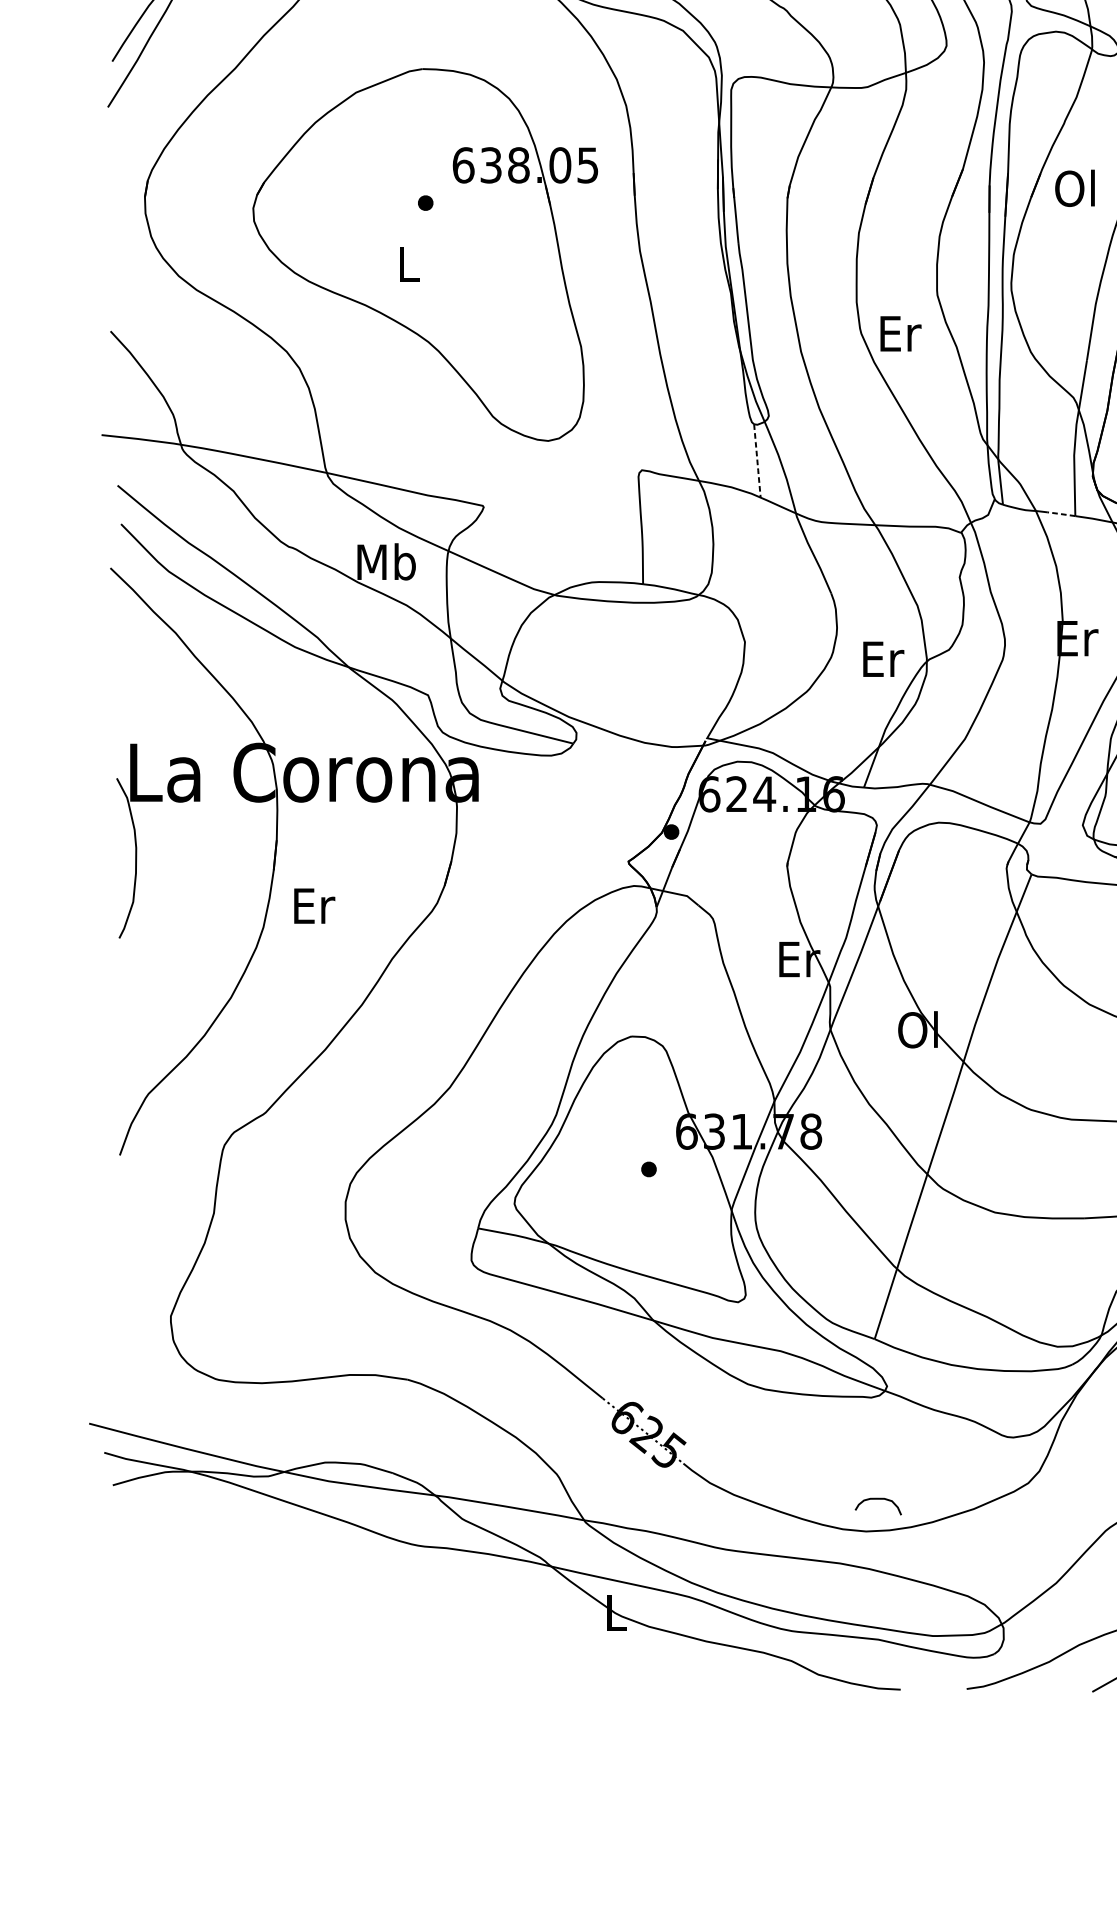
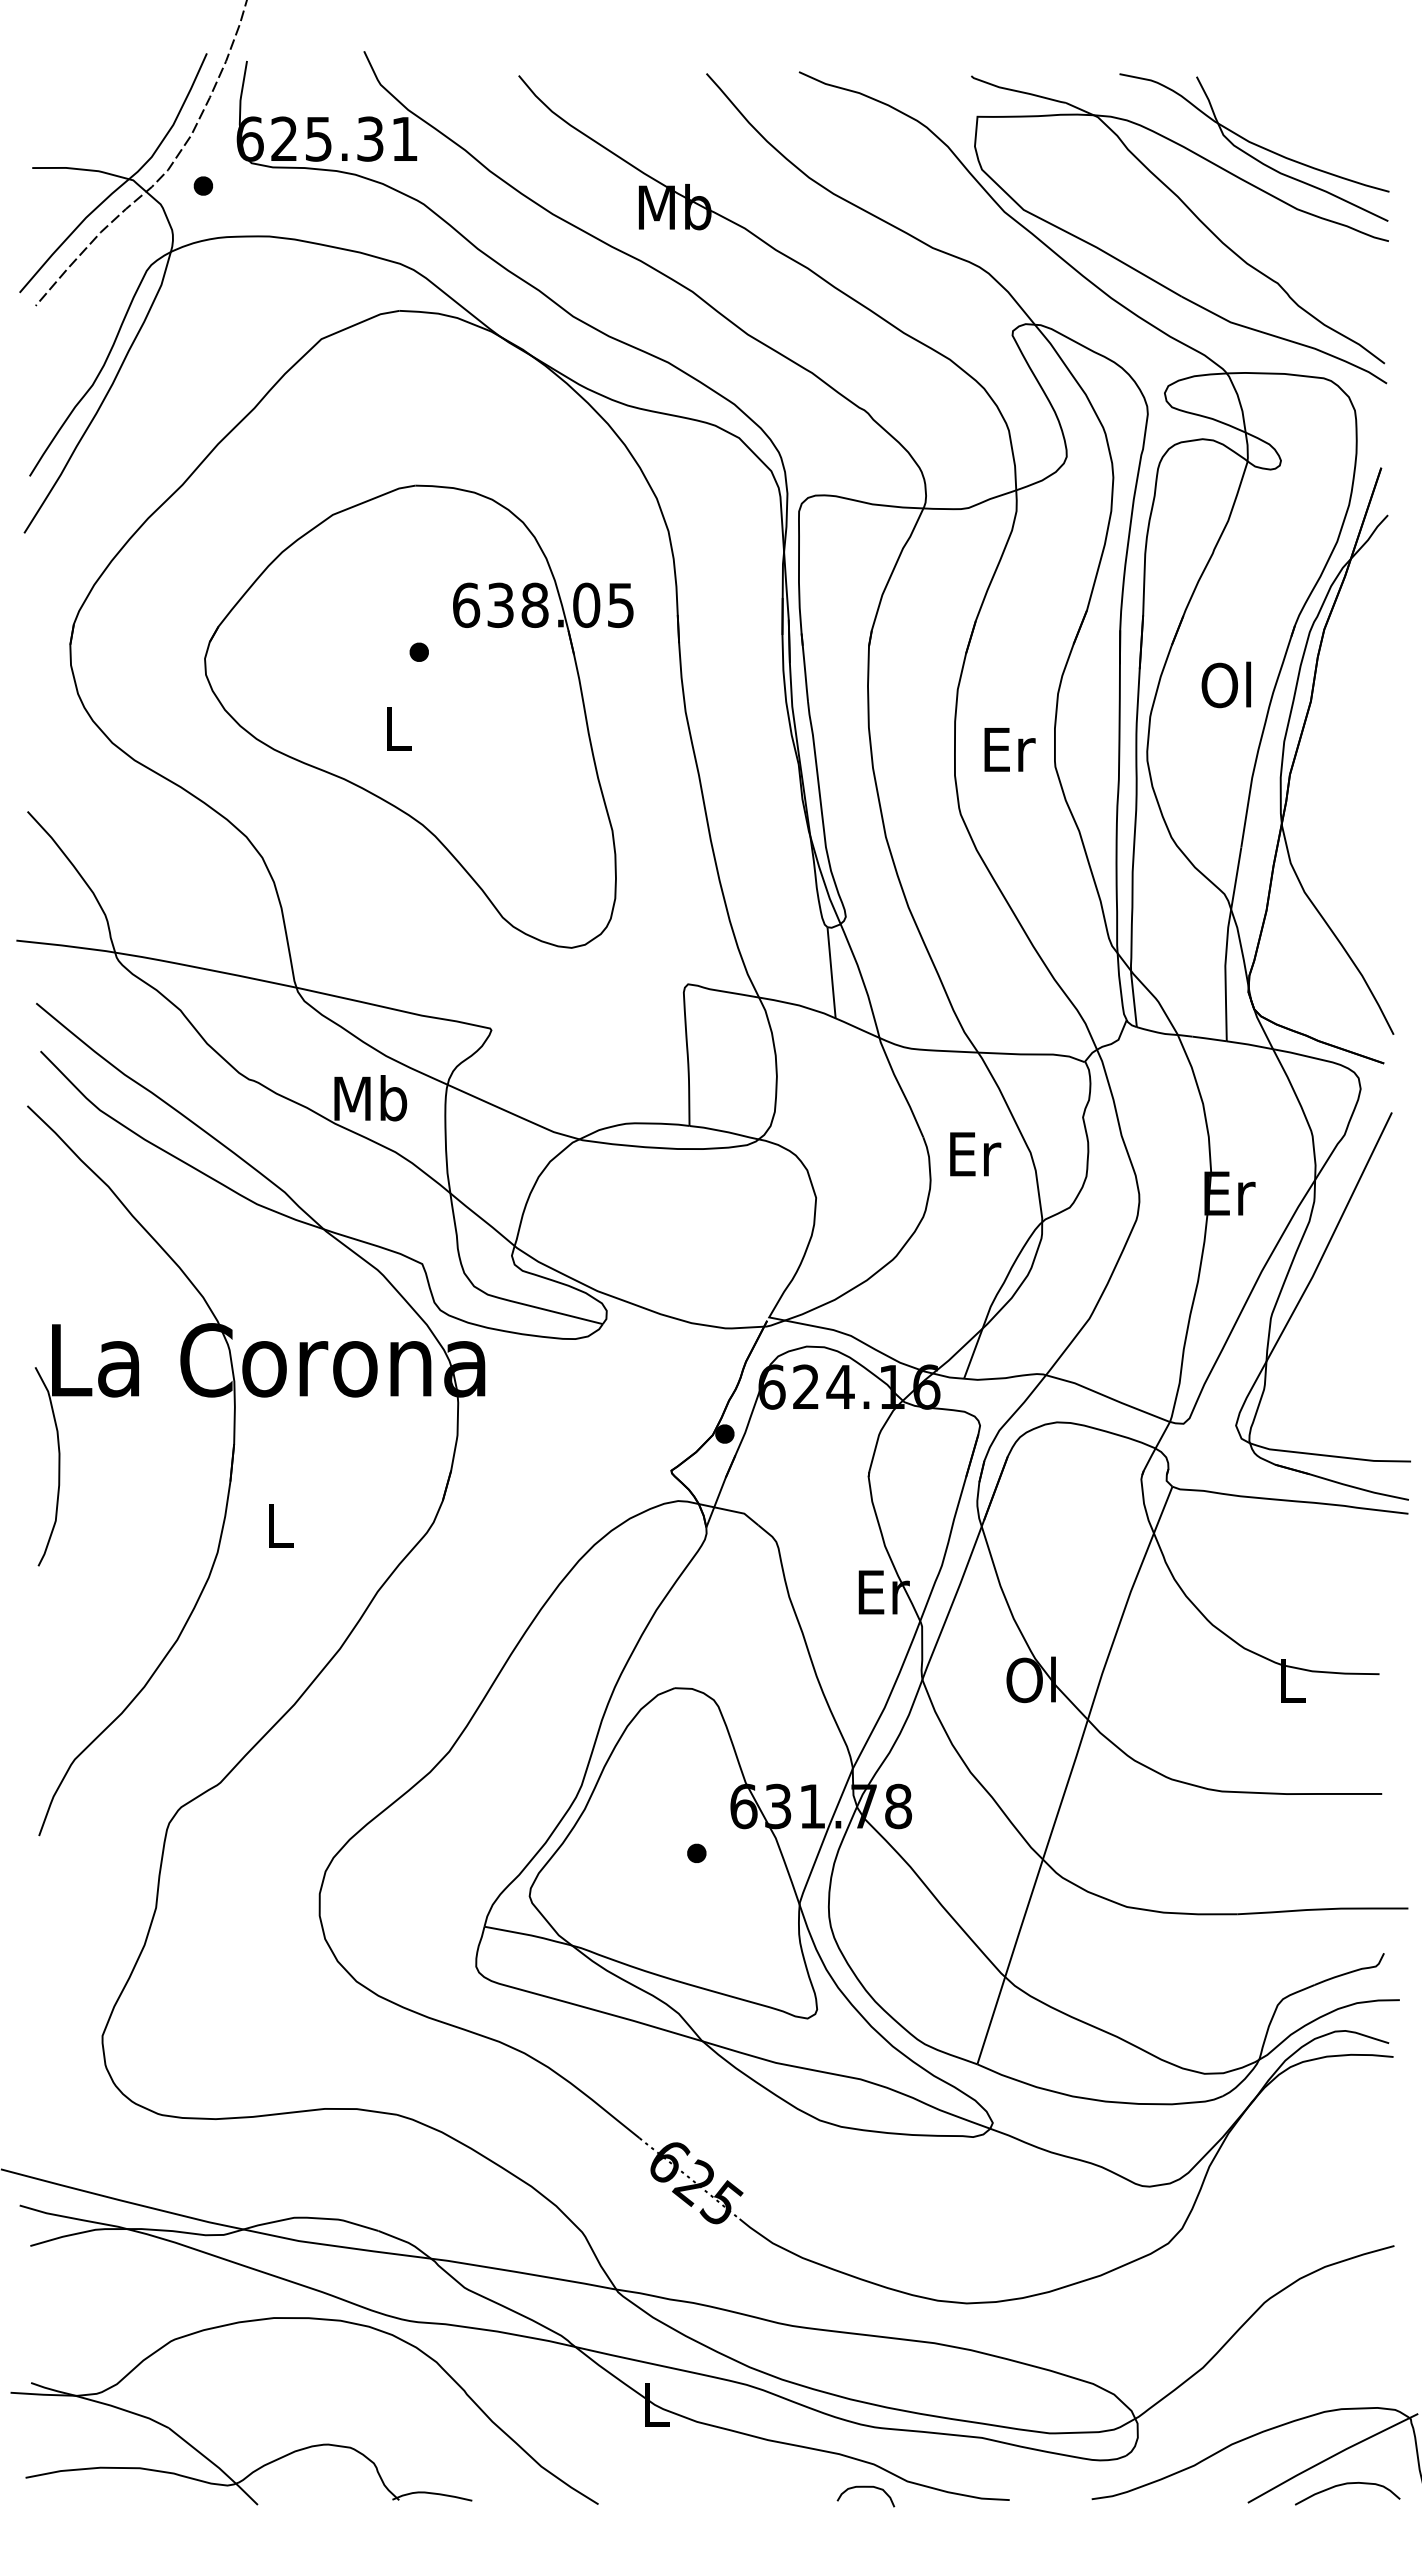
text: (1074, 188) -> (1225, 684), moved
text: (900, 333) -> (1009, 749), moved
line: (757, 461) -> (831, 973), dashed -> solid
line: (1061, 513) -> (1209, 1038), dashed -> solid
text: (883, 659) -> (975, 1154), moved
text: (314, 905) -> (280, 1525), Er -> L
curve: (878, 1499) -> (865, 2487), moved
part: (338, 1645) -> (311, 2445), added

